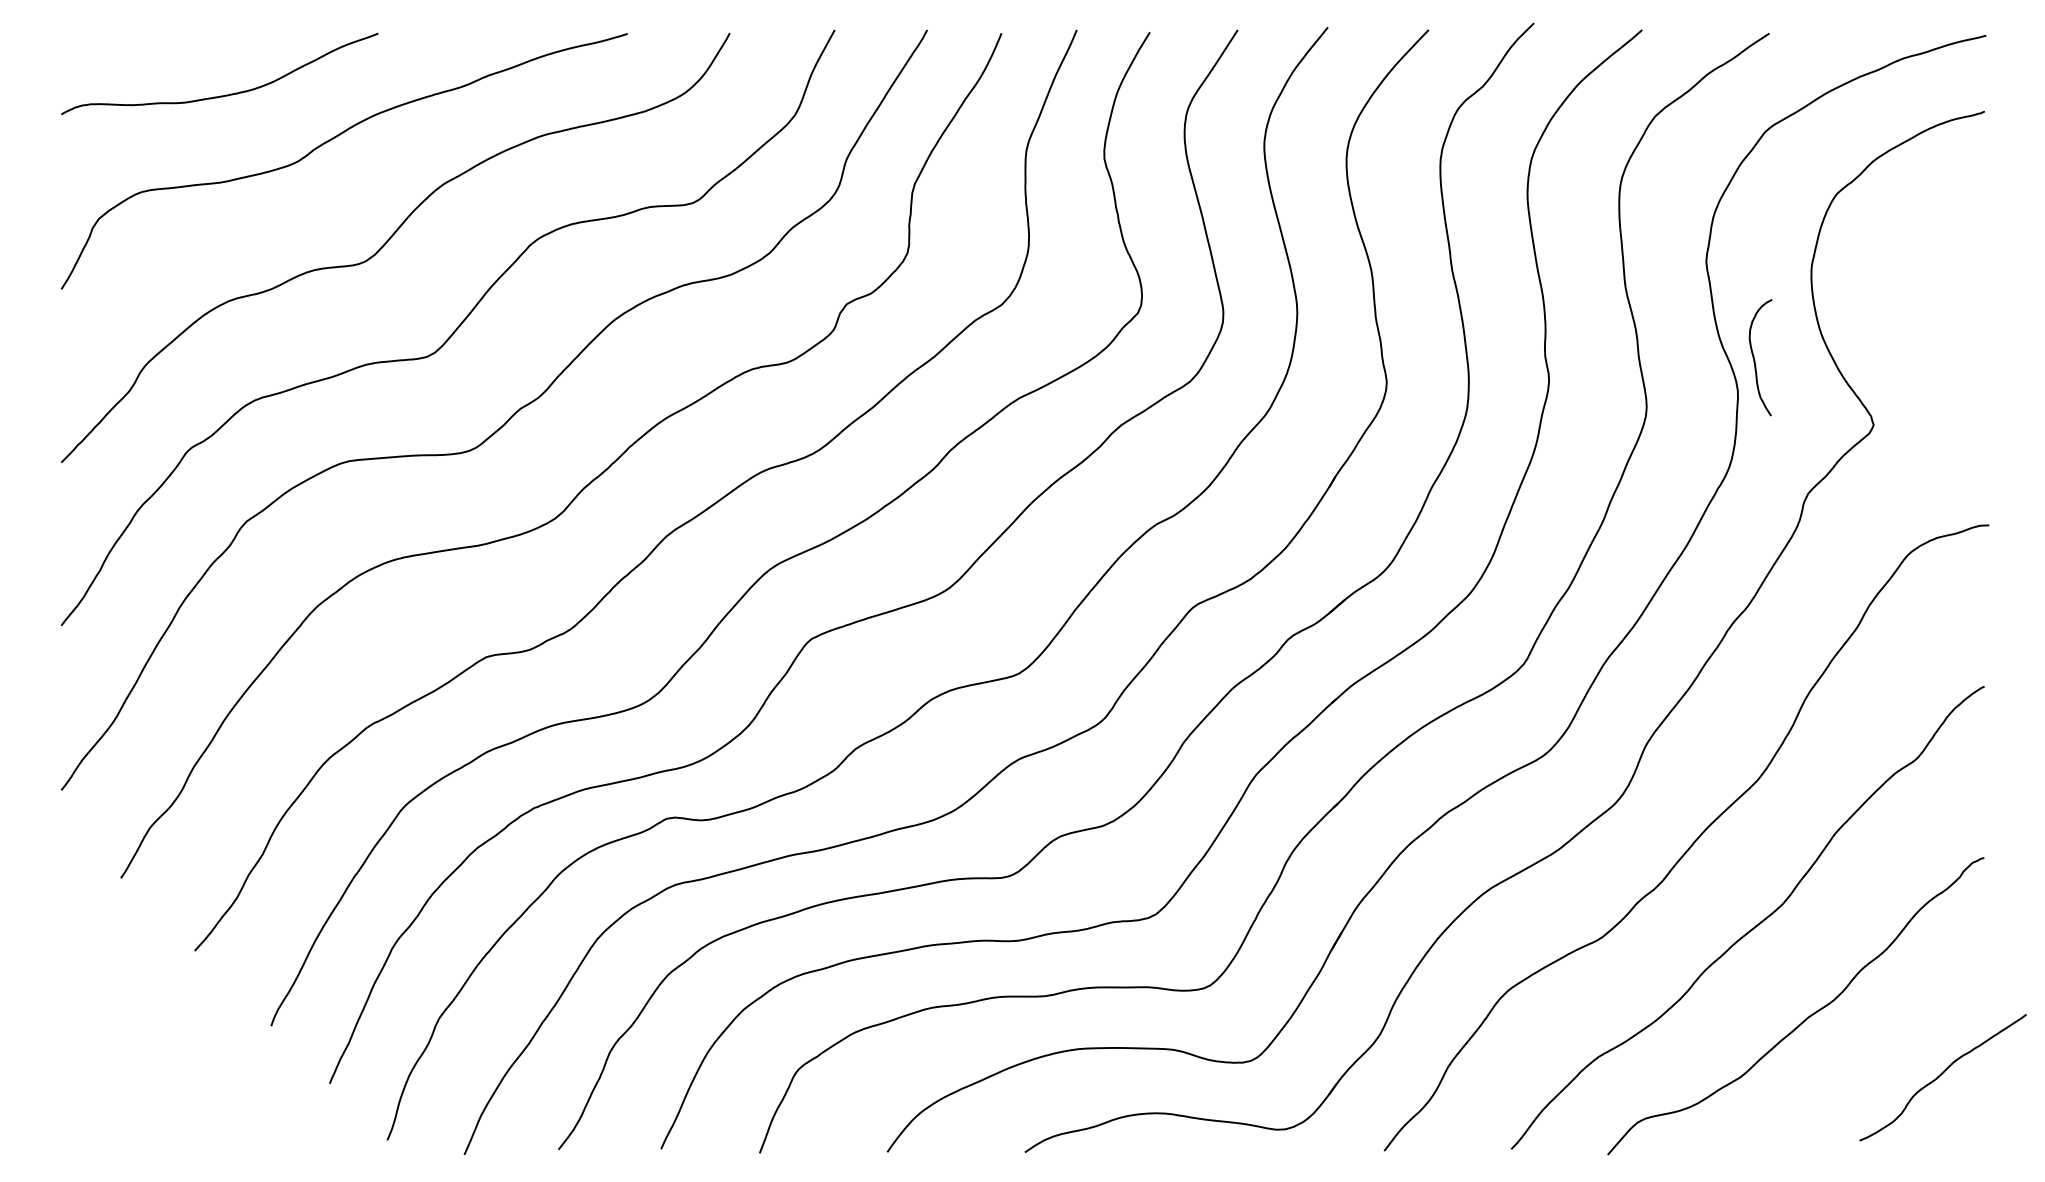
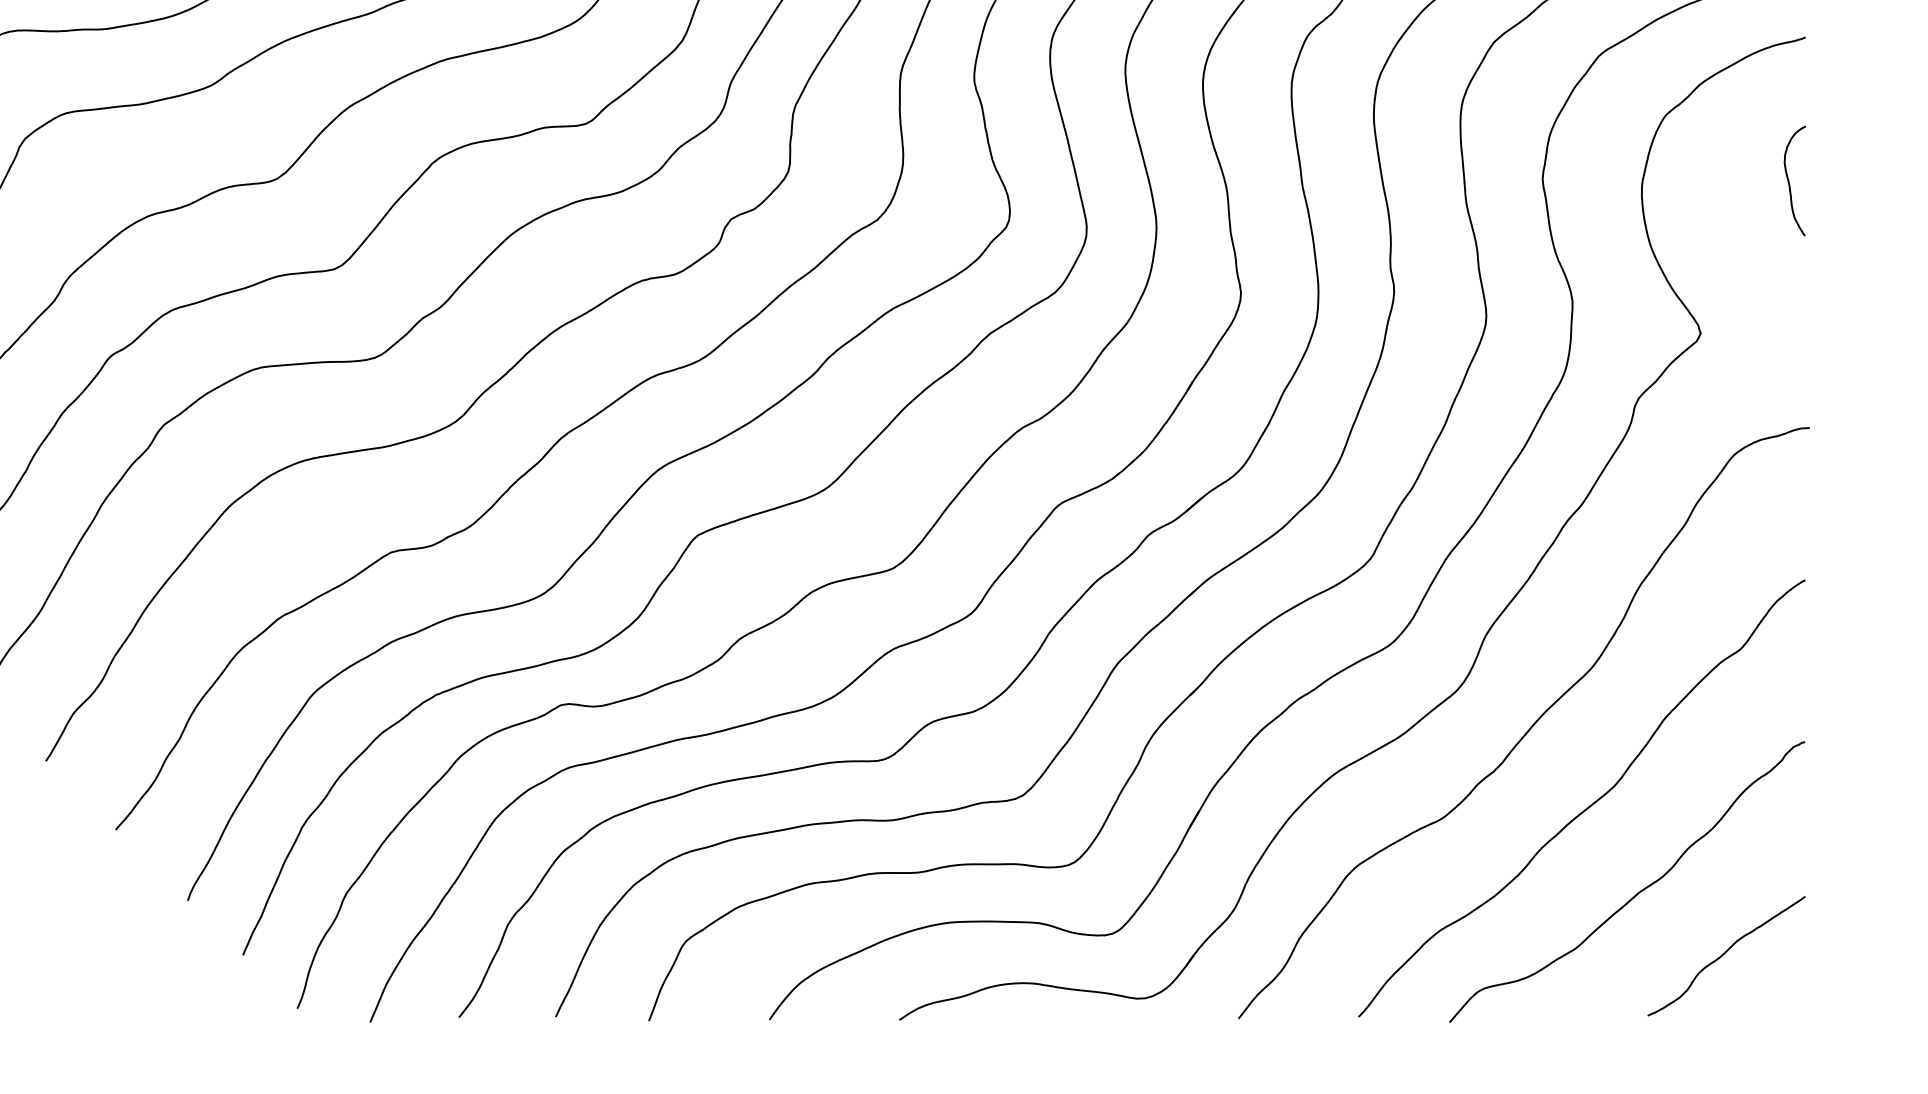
curve: (1755, 360) -> (1790, 183), moved
curve: (1941, 1075) -> (1725, 954), moved

